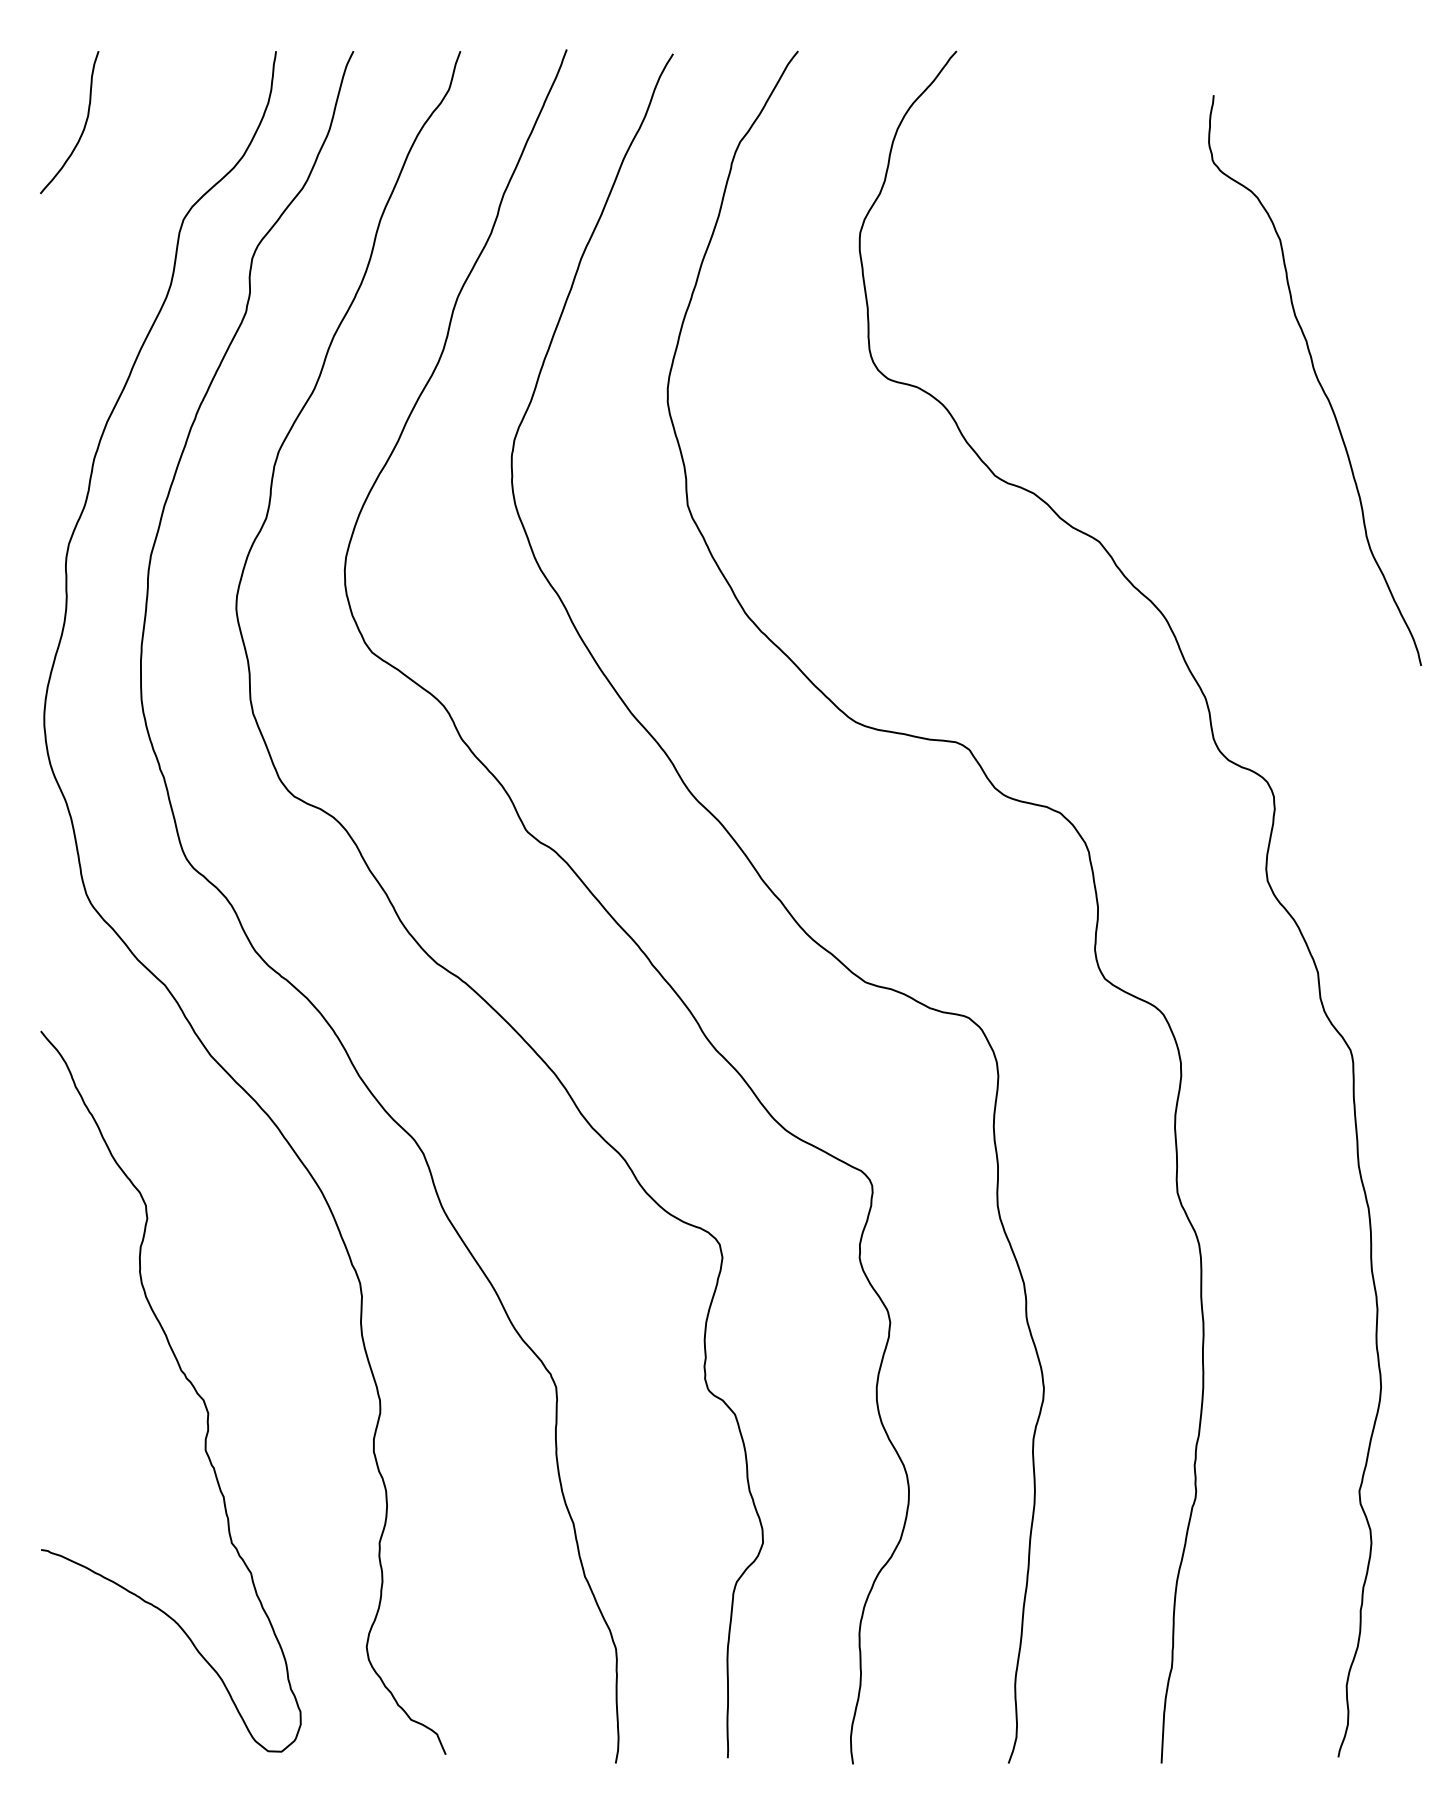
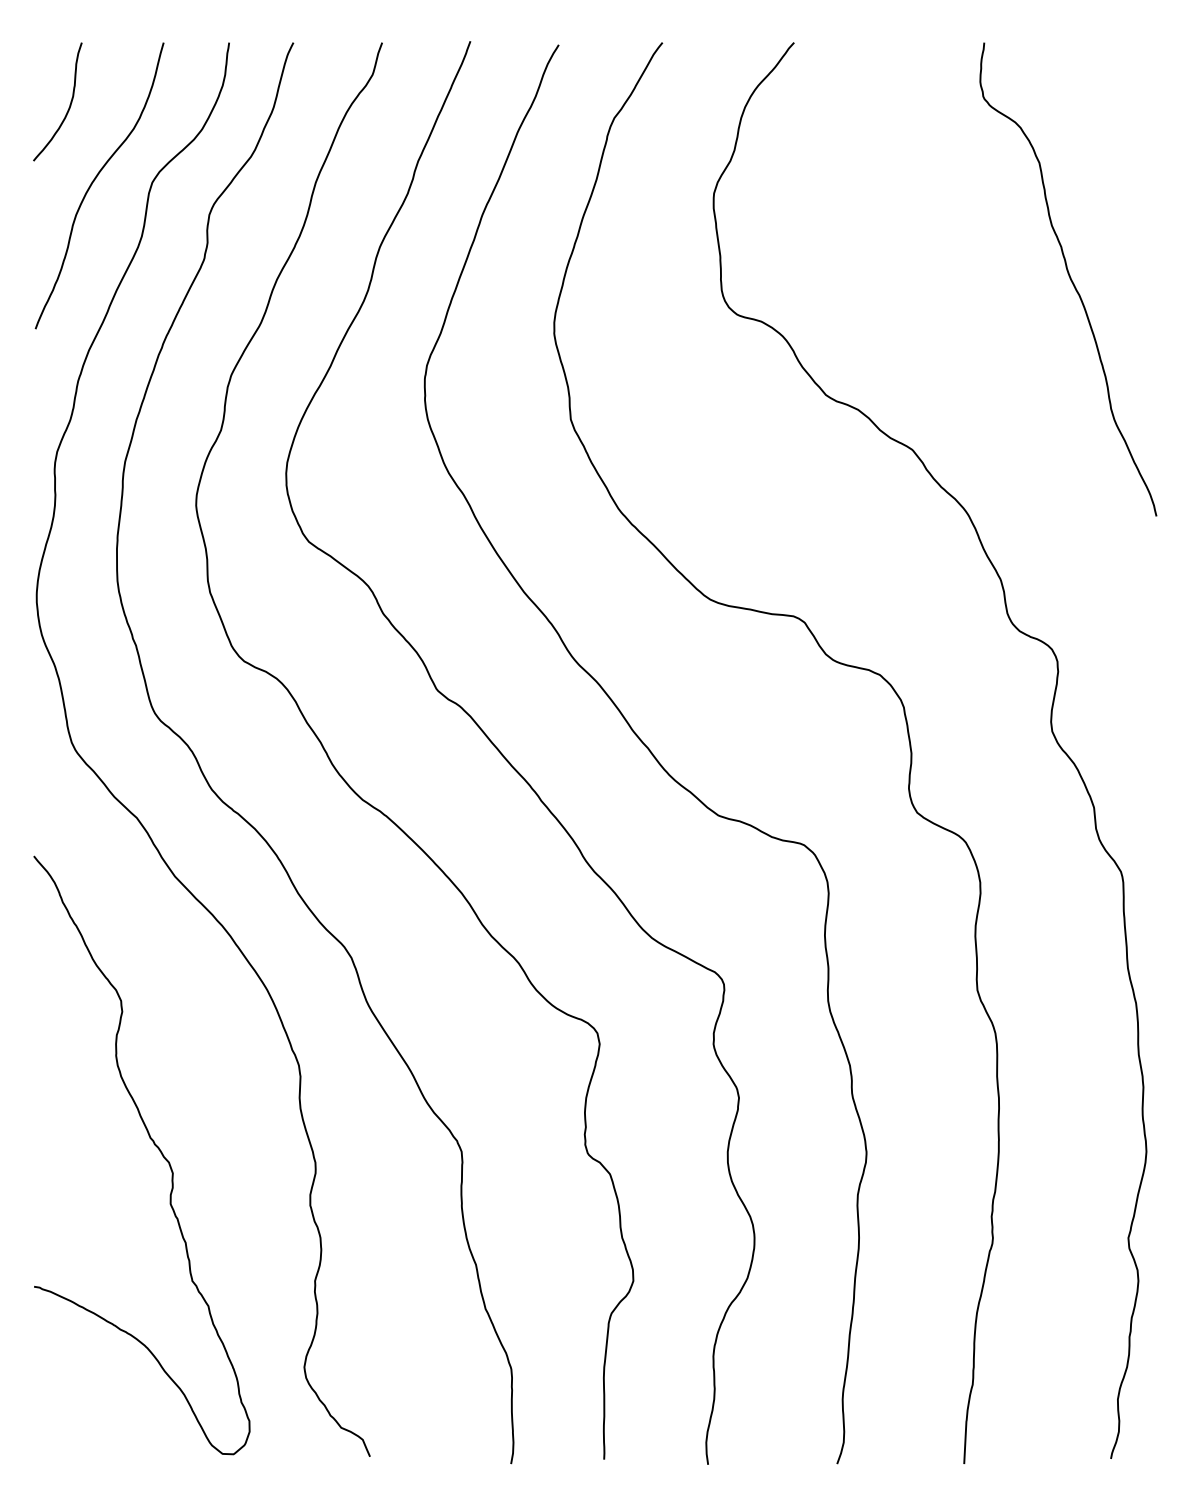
curve: (114, 217) -> (95, 180), added
curve: (1316, 379) -> (1069, 278), moved

